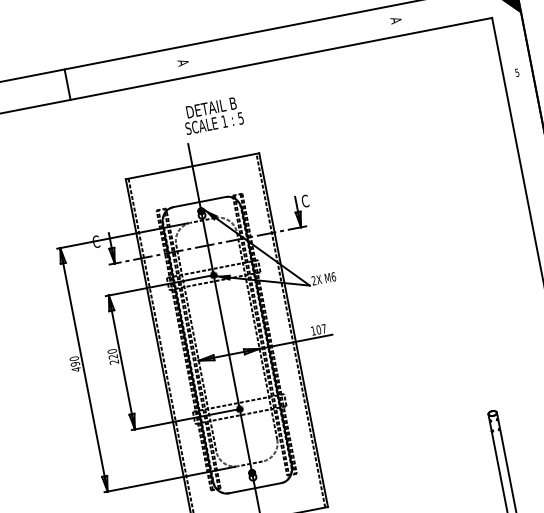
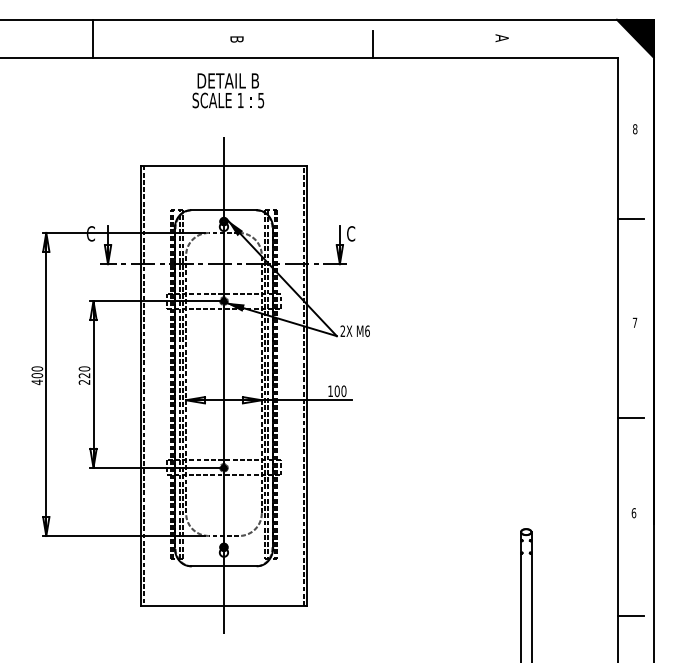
line: (293, 45) -> (373, 44), added
text: (182, 62) -> (236, 39), A -> B
text: (517, 72) -> (635, 129), 5 -> 8
text: (213, 115) -> (228, 90), moved
line: (527, 146) -> (630, 219), added
text: (323, 329) -> (343, 391), 107 -> 100
text: (75, 364) -> (37, 375), 490 -> 400

